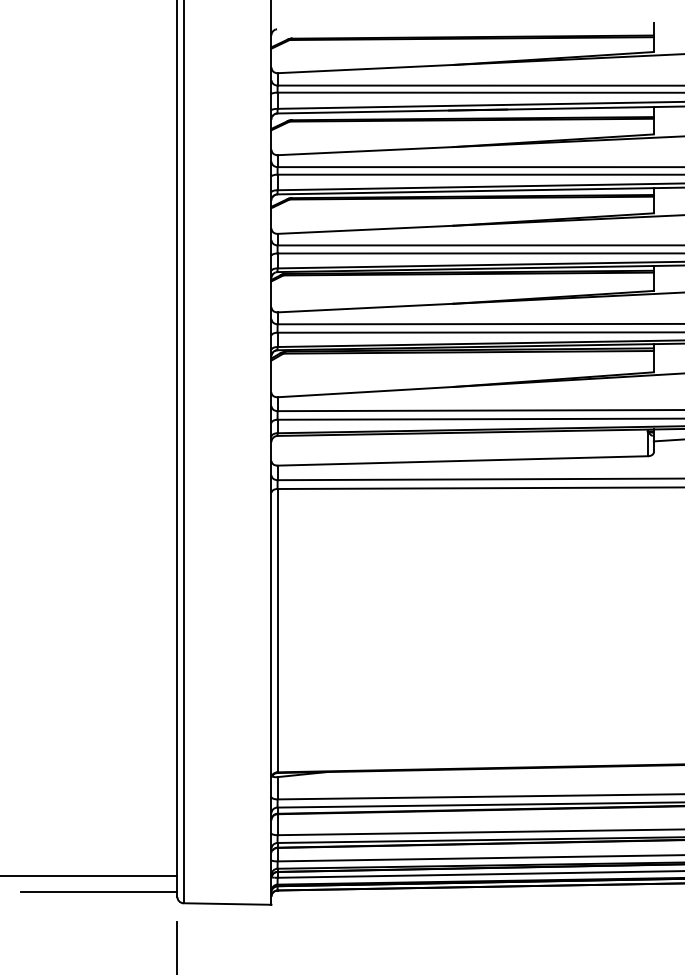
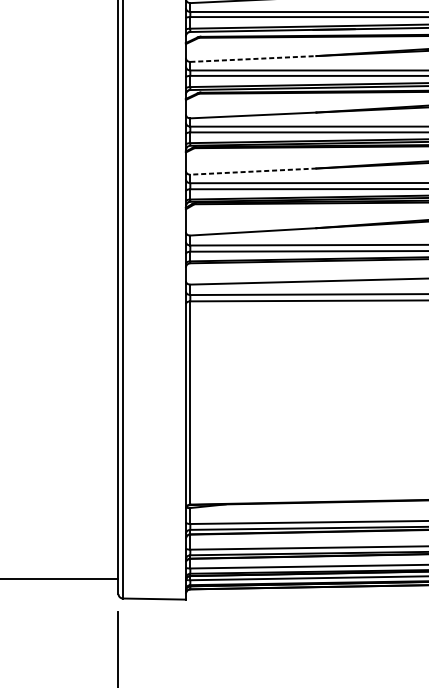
line: (366, 151) -> (254, 59), solid -> dashed
line: (365, 308) -> (253, 171), solid -> dashed
line: (98, 892) -> (61, 590), removed

